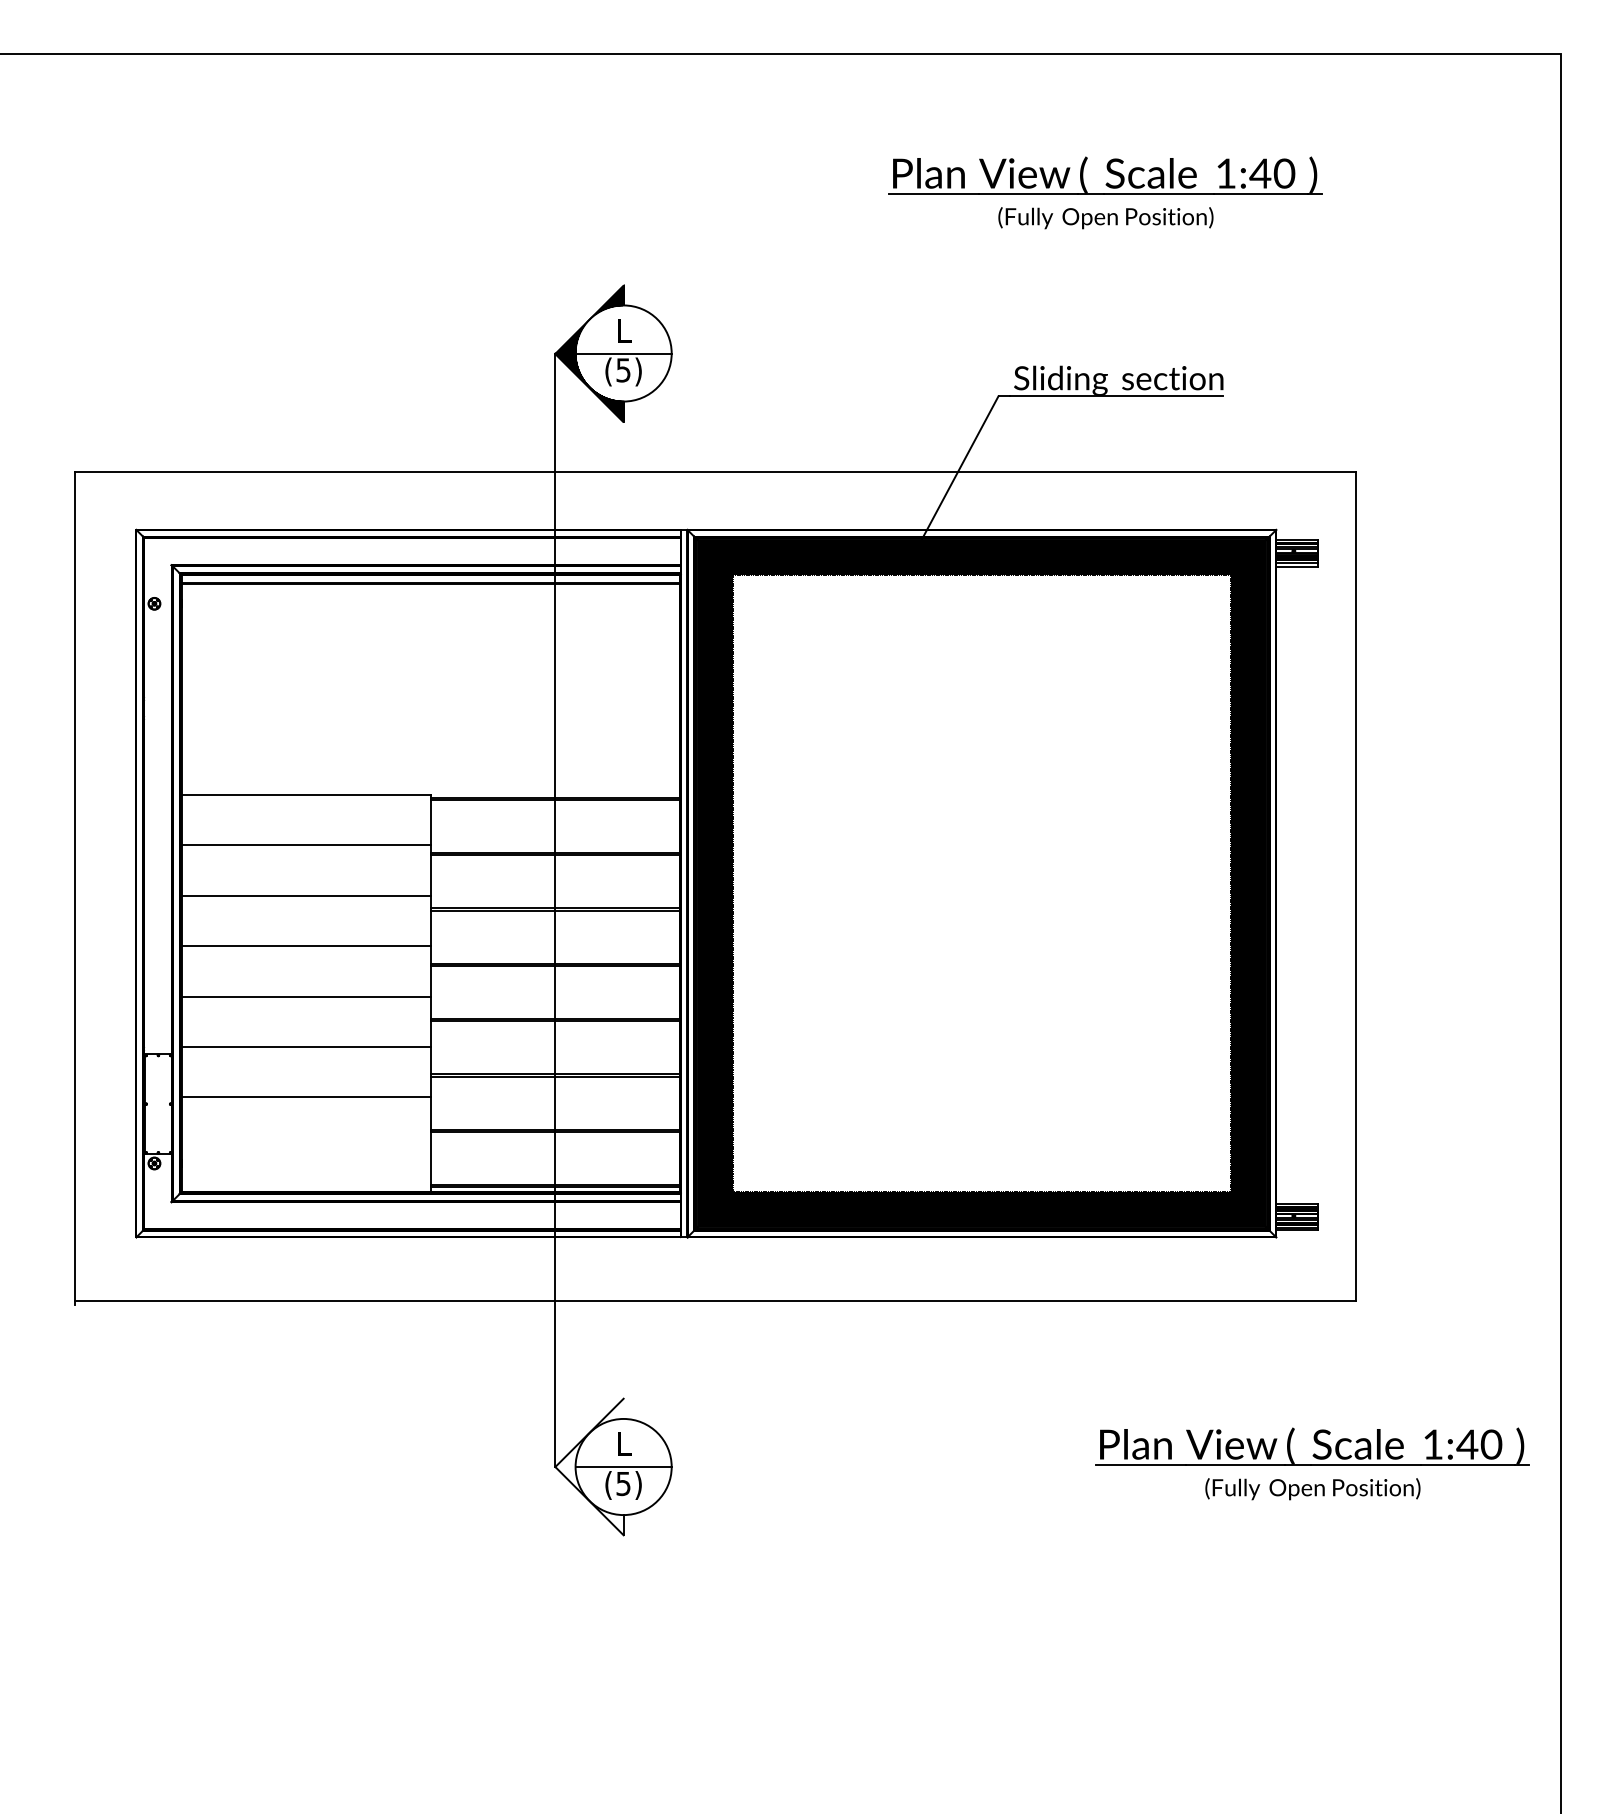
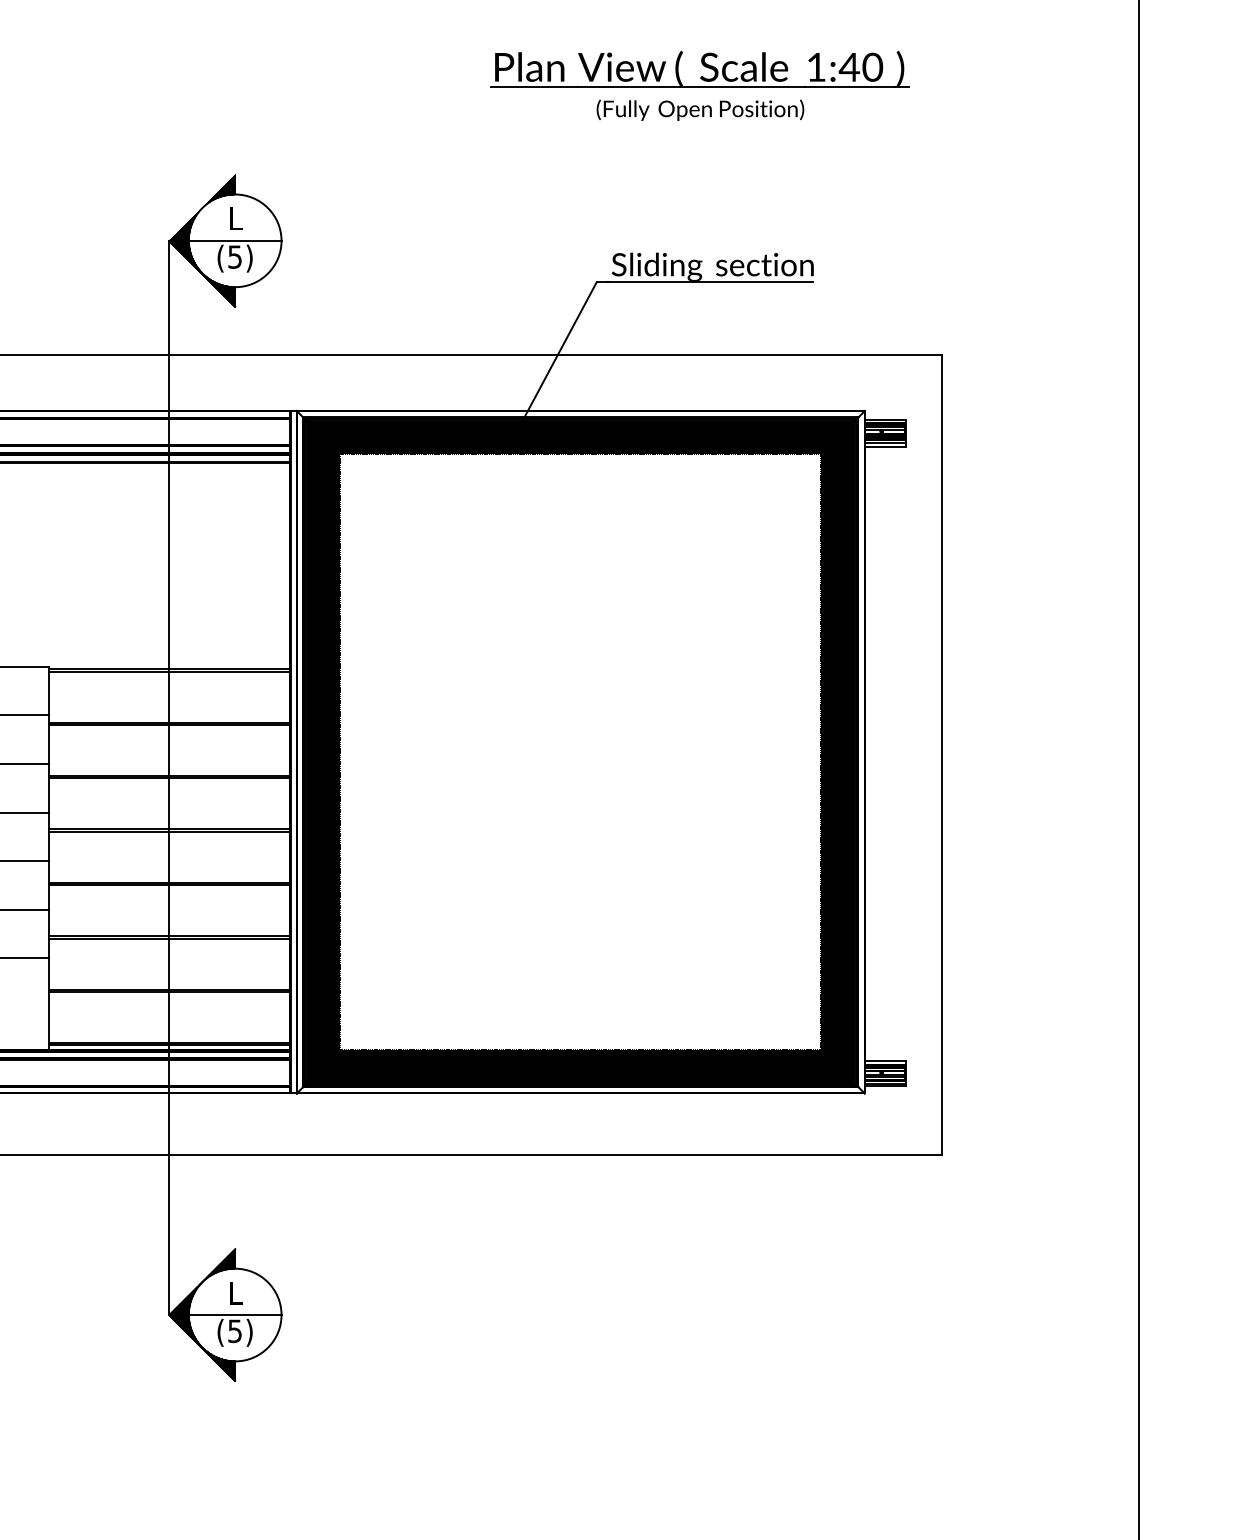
part: (1312, 1463) -> (899, 1311), removed
hatch: (589, 1466) -> (202, 1314), added

